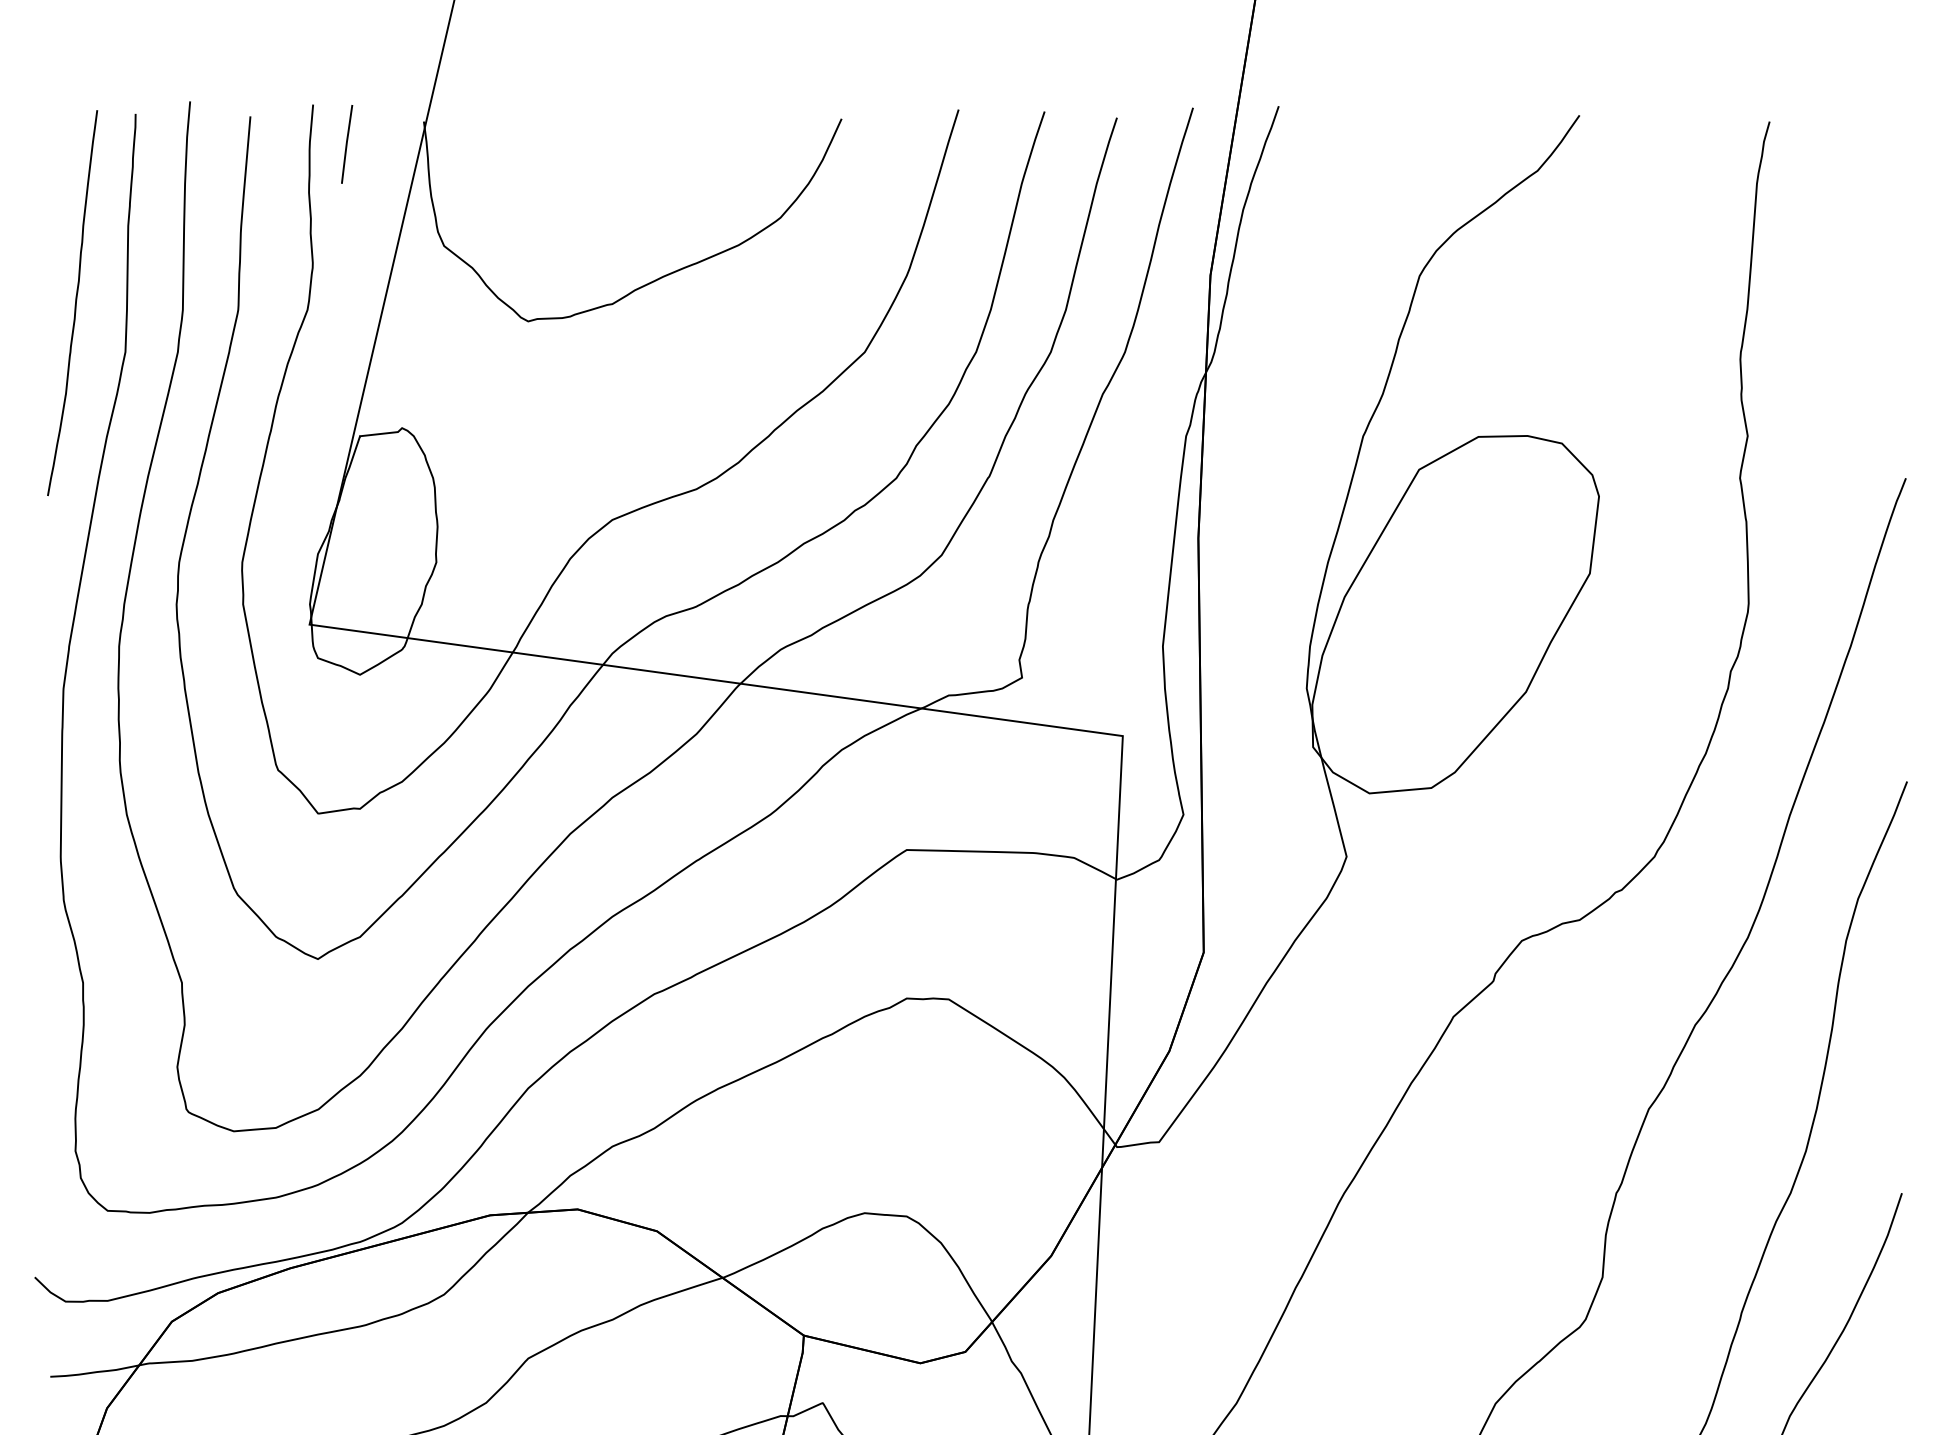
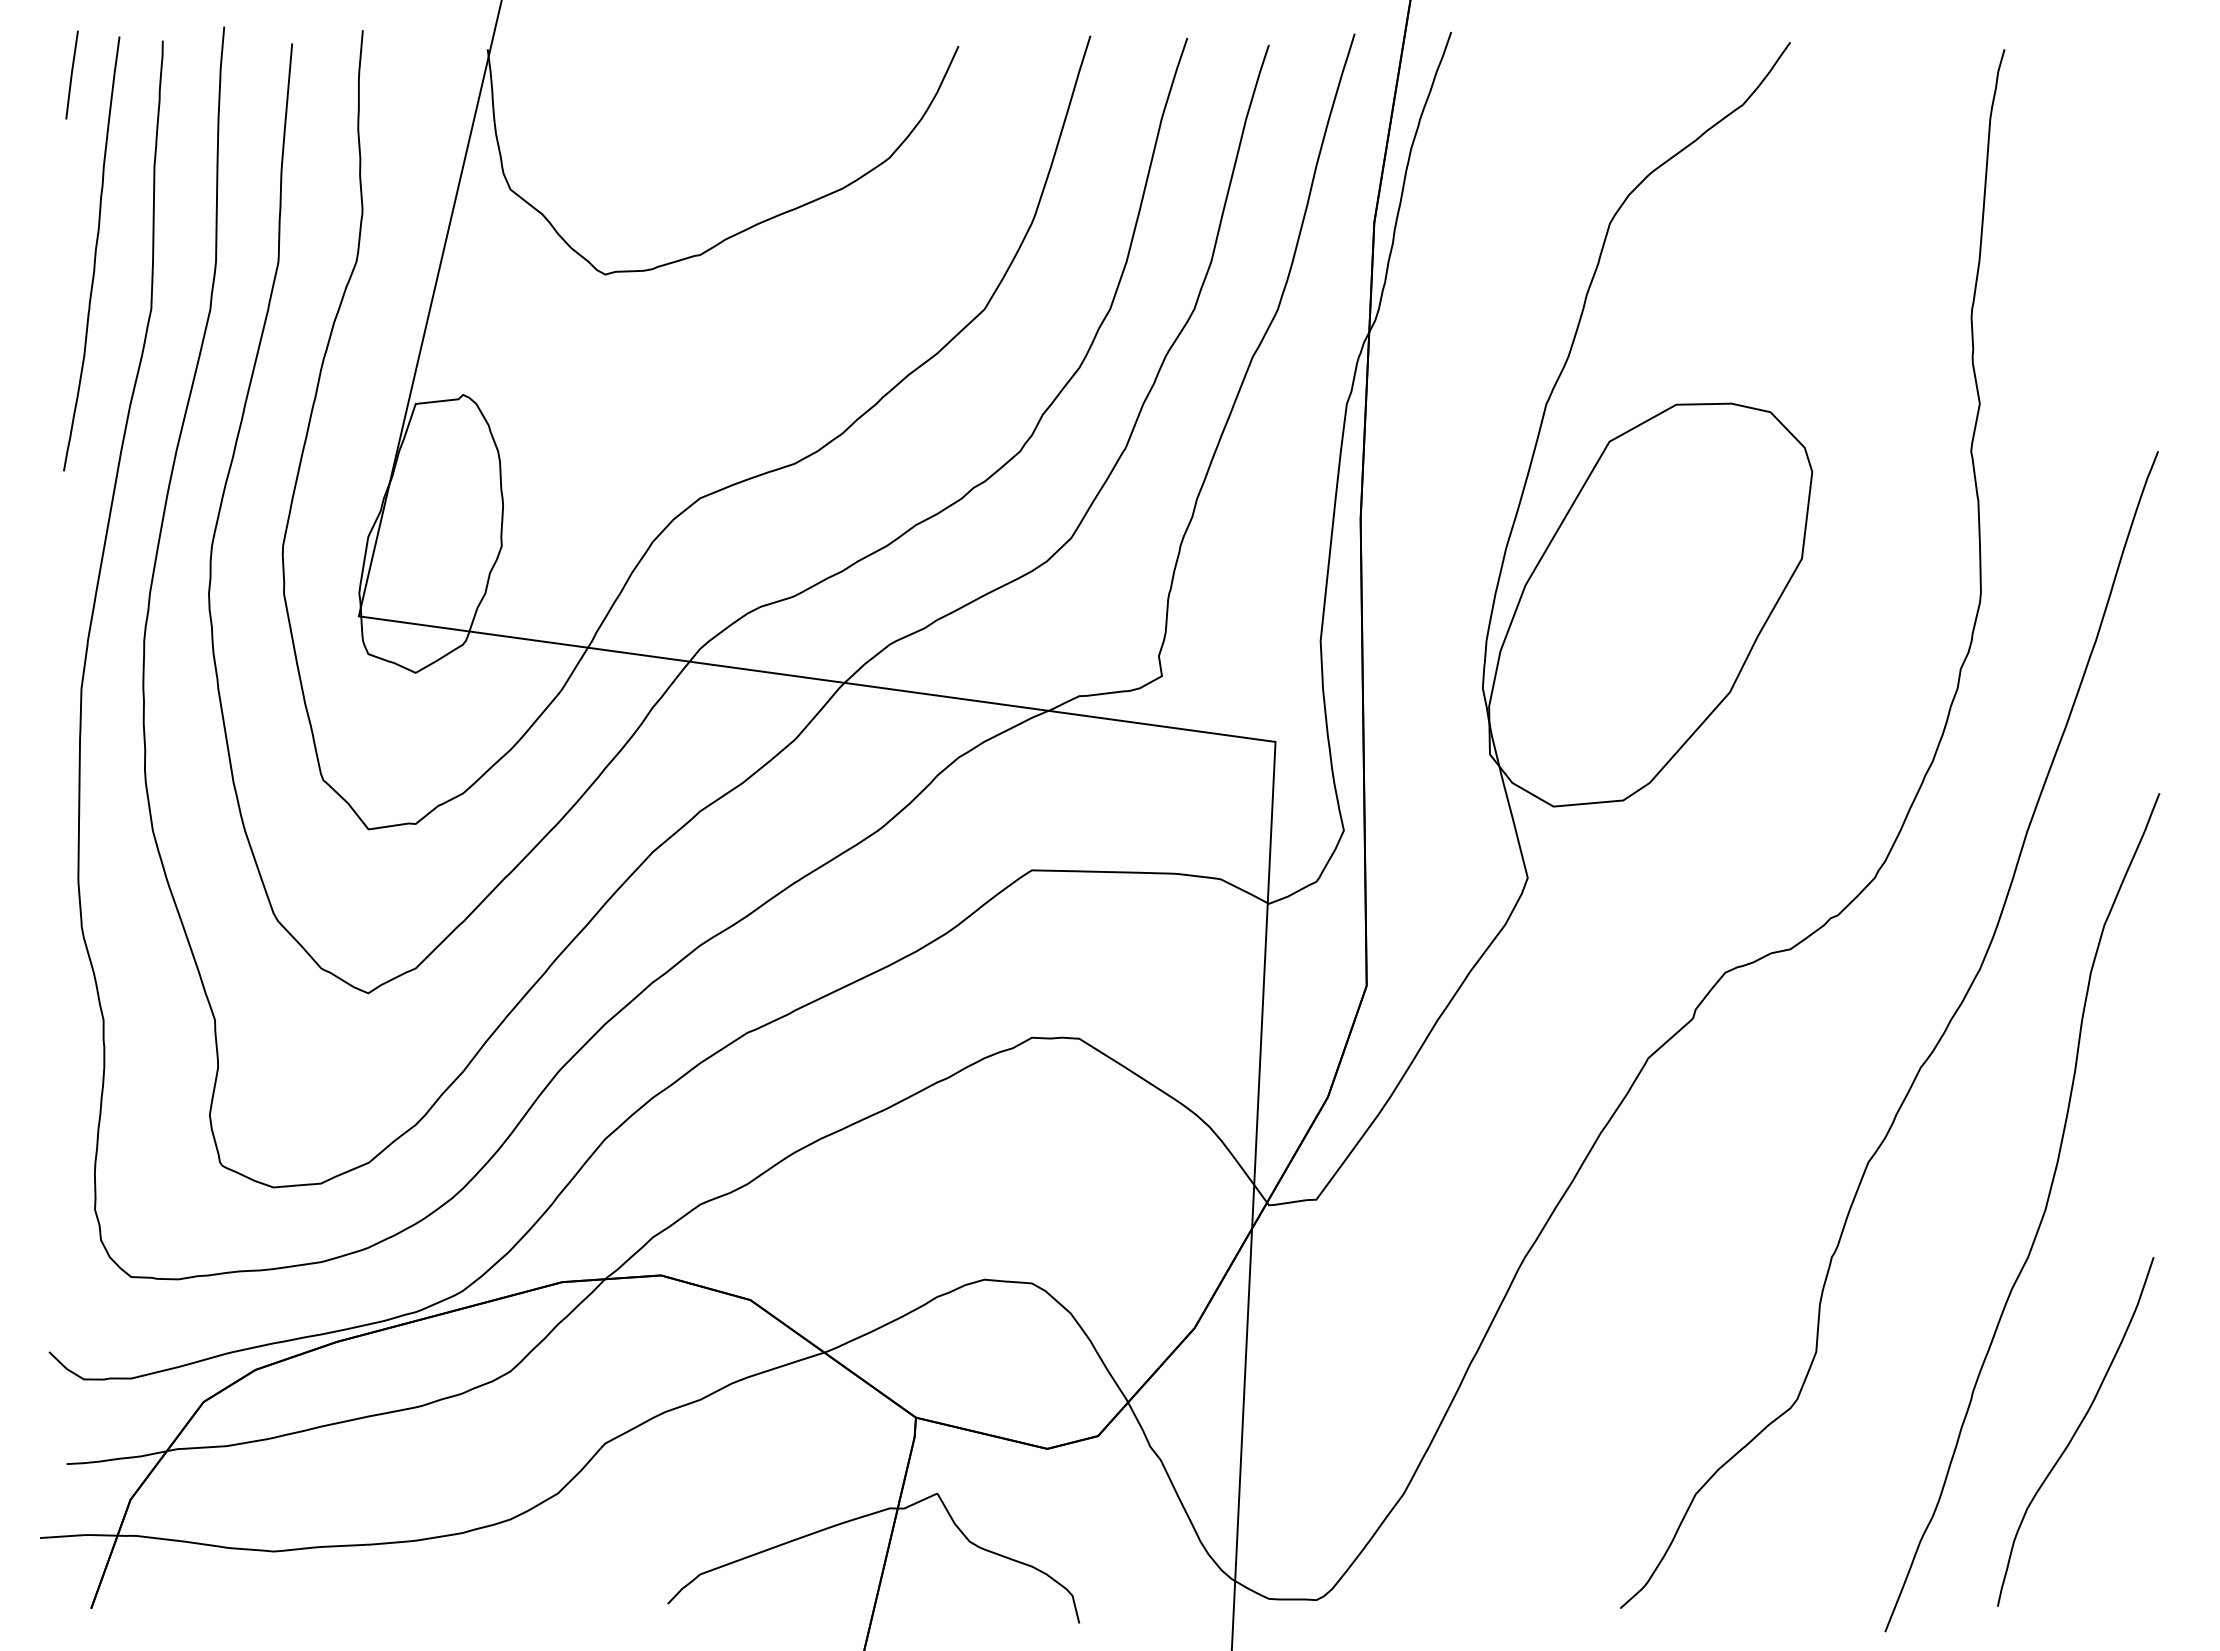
line: (346, 143) -> (71, 74), moved

